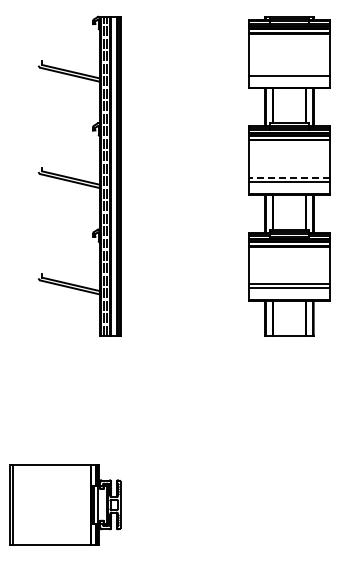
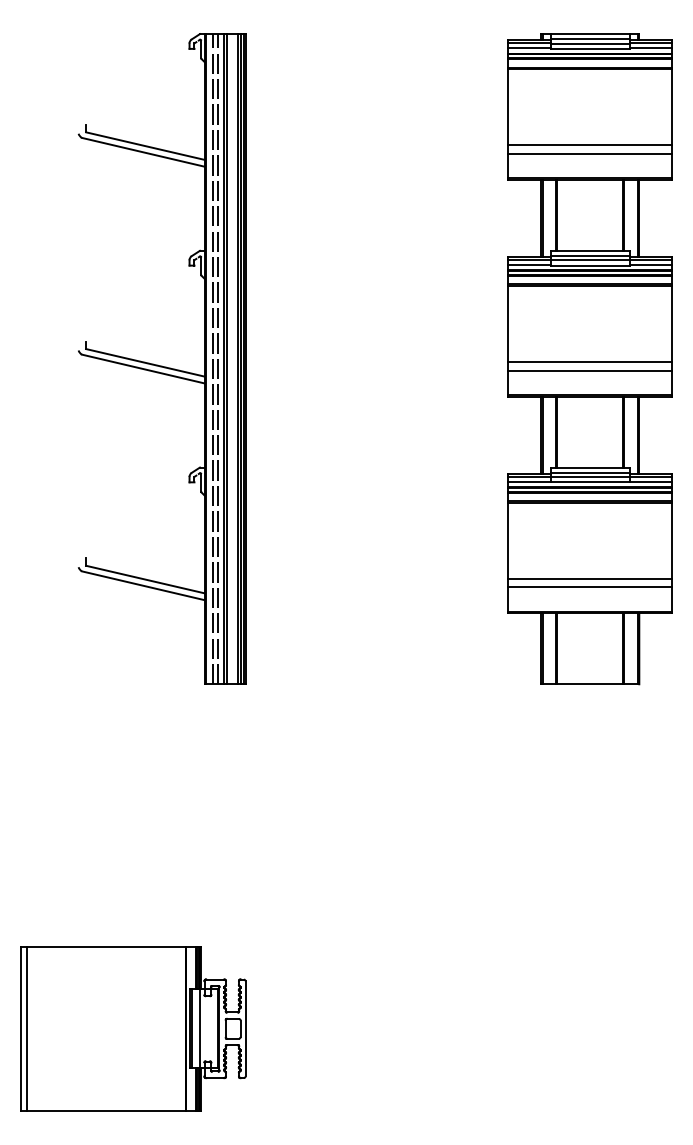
line: (289, 71) -> (590, 145), added
line: (289, 177) -> (590, 361), dashed -> solid

